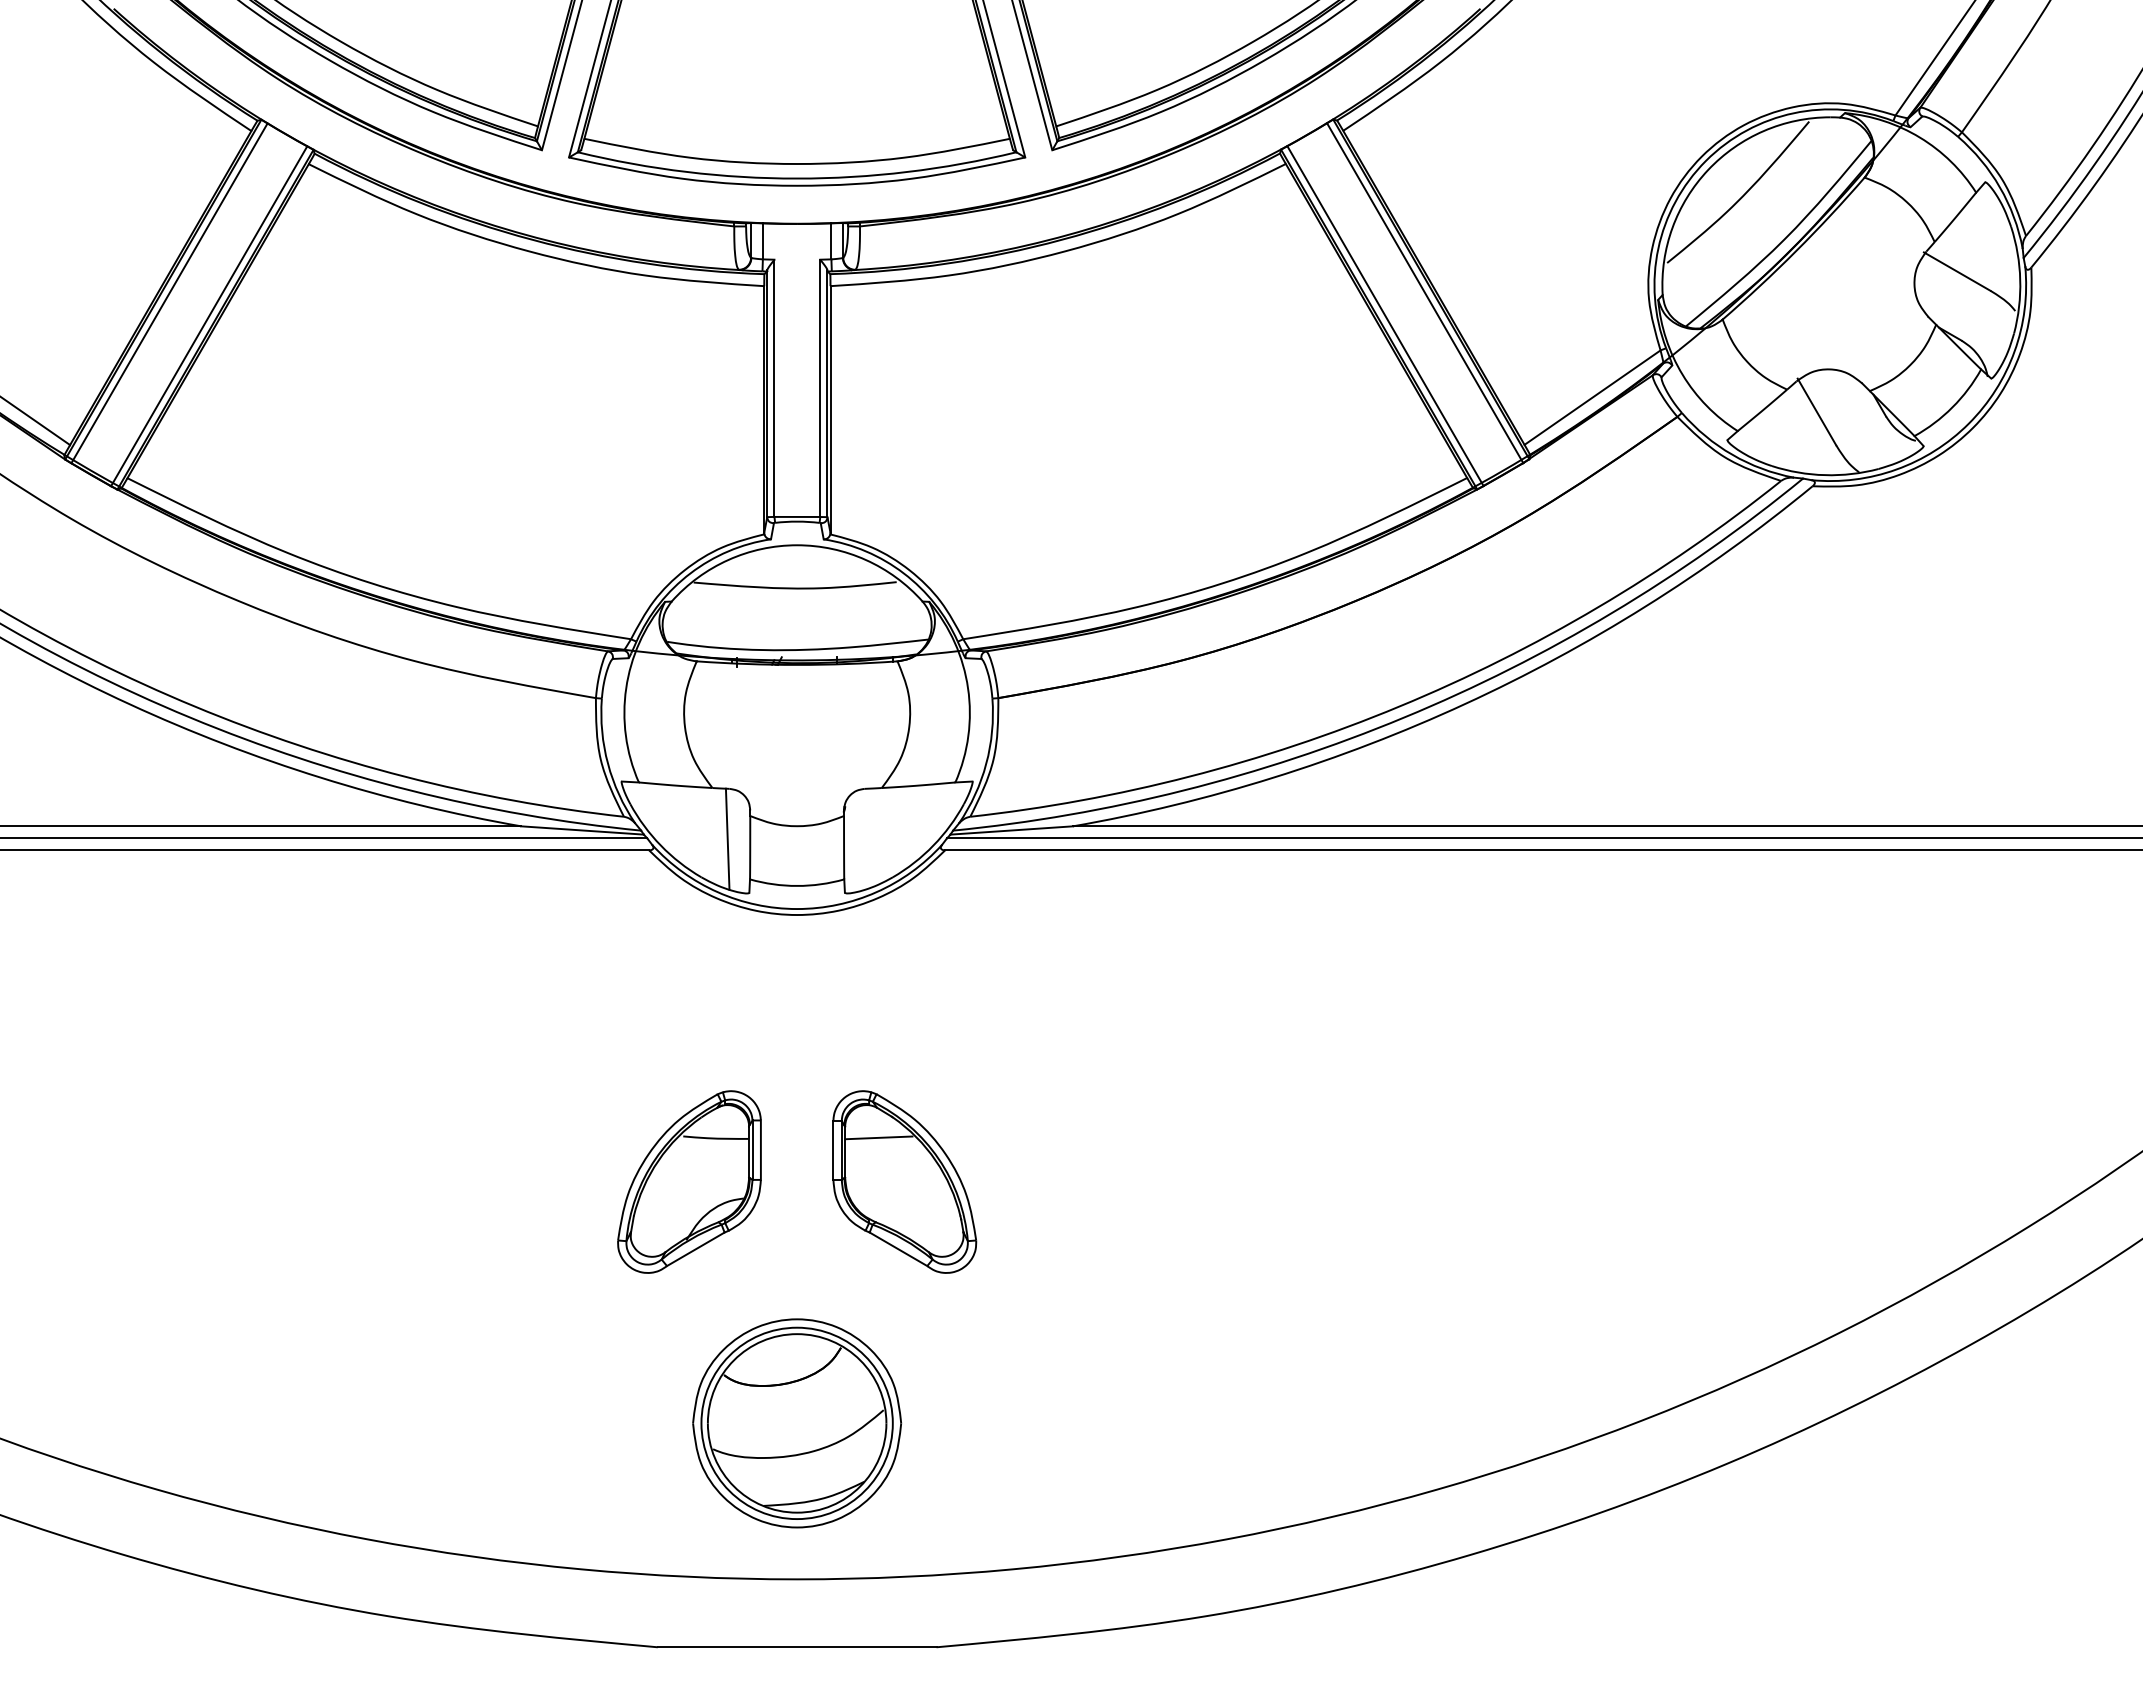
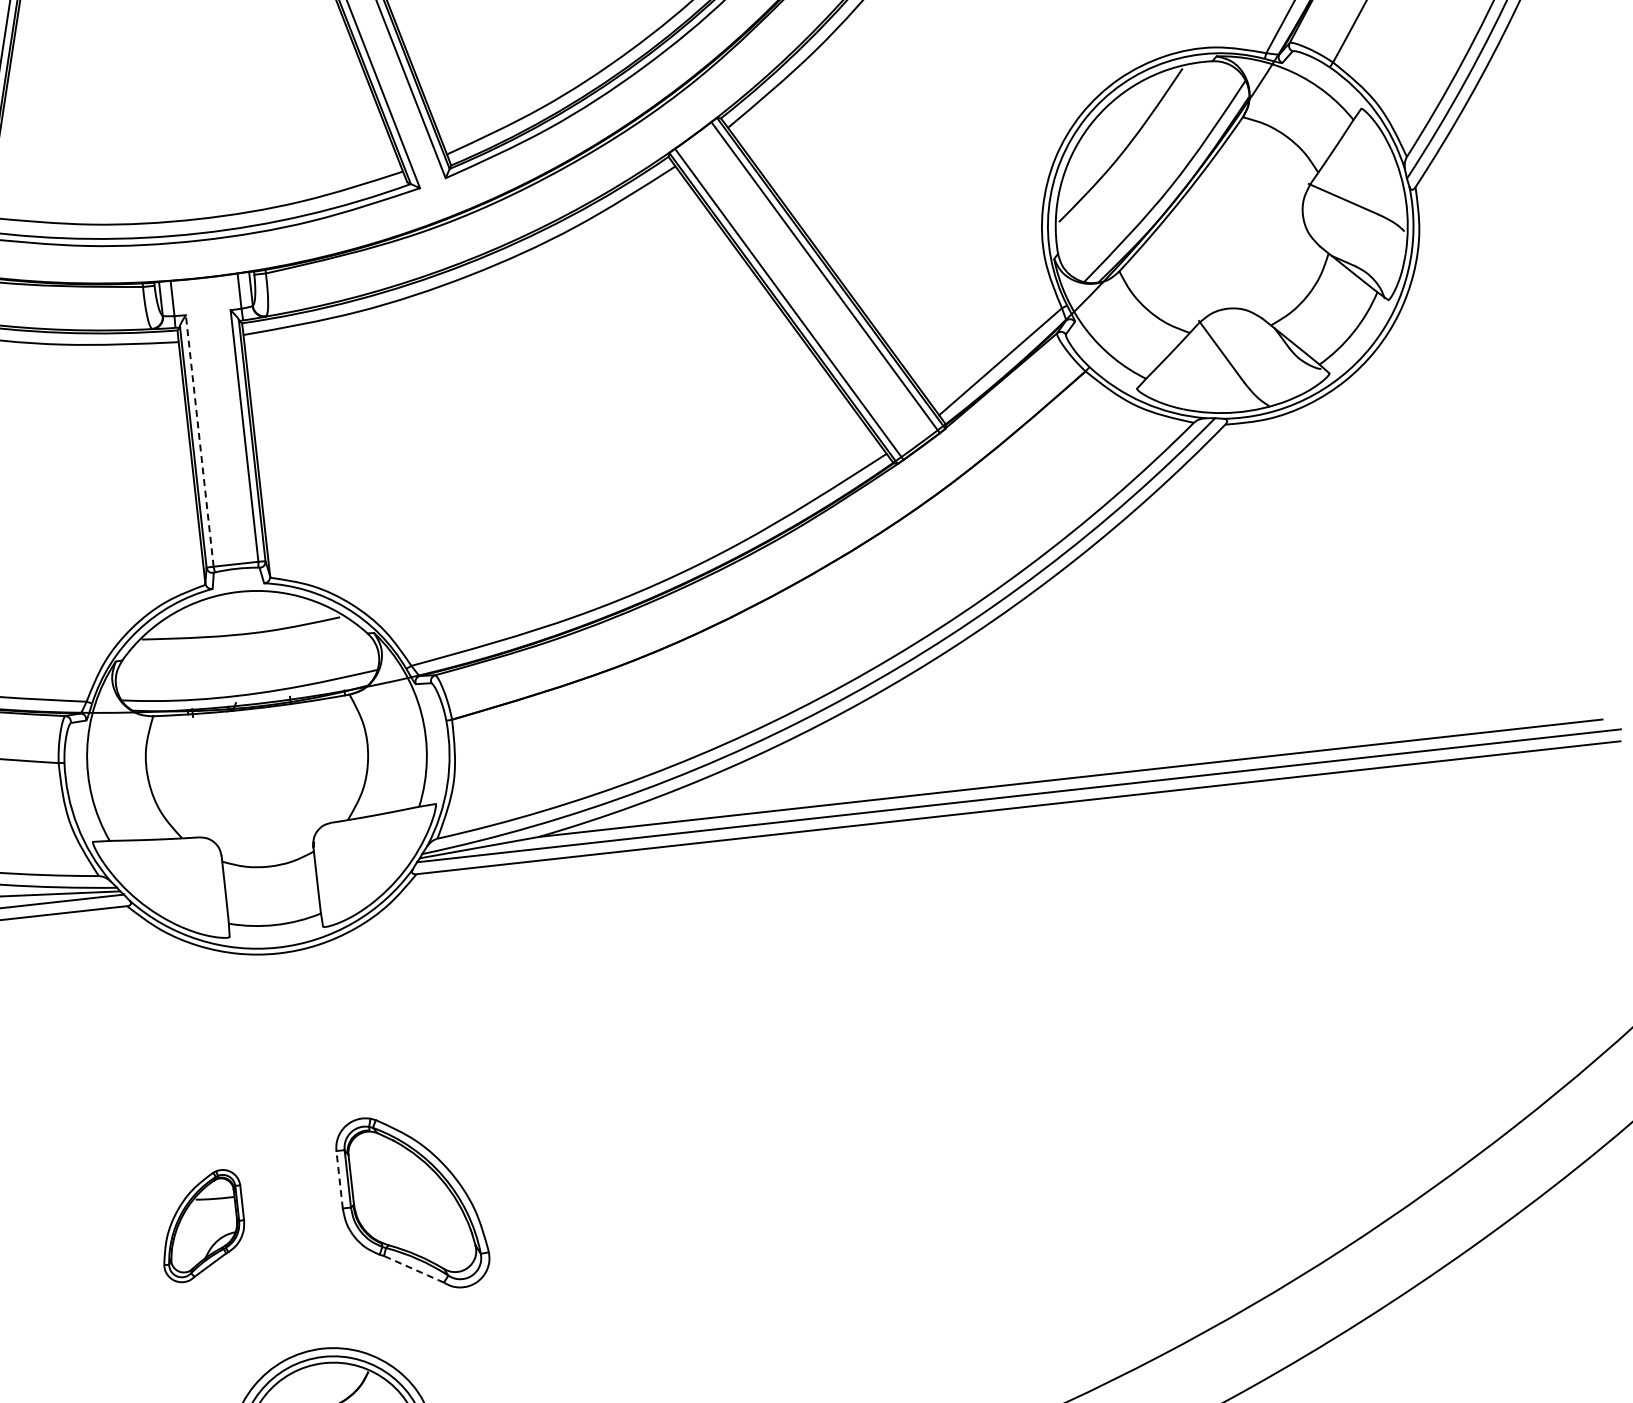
line: (774, 388) -> (199, 441), solid -> dashed
line: (727, 838) -> (202, 886), removed
line: (878, 1137) -> (382, 1162), removed
line: (833, 1150) -> (339, 1179), solid -> dashed
part: (689, 1181) -> (202, 1225), size x0.6
line: (898, 1249) -> (413, 1269), solid -> dashed

